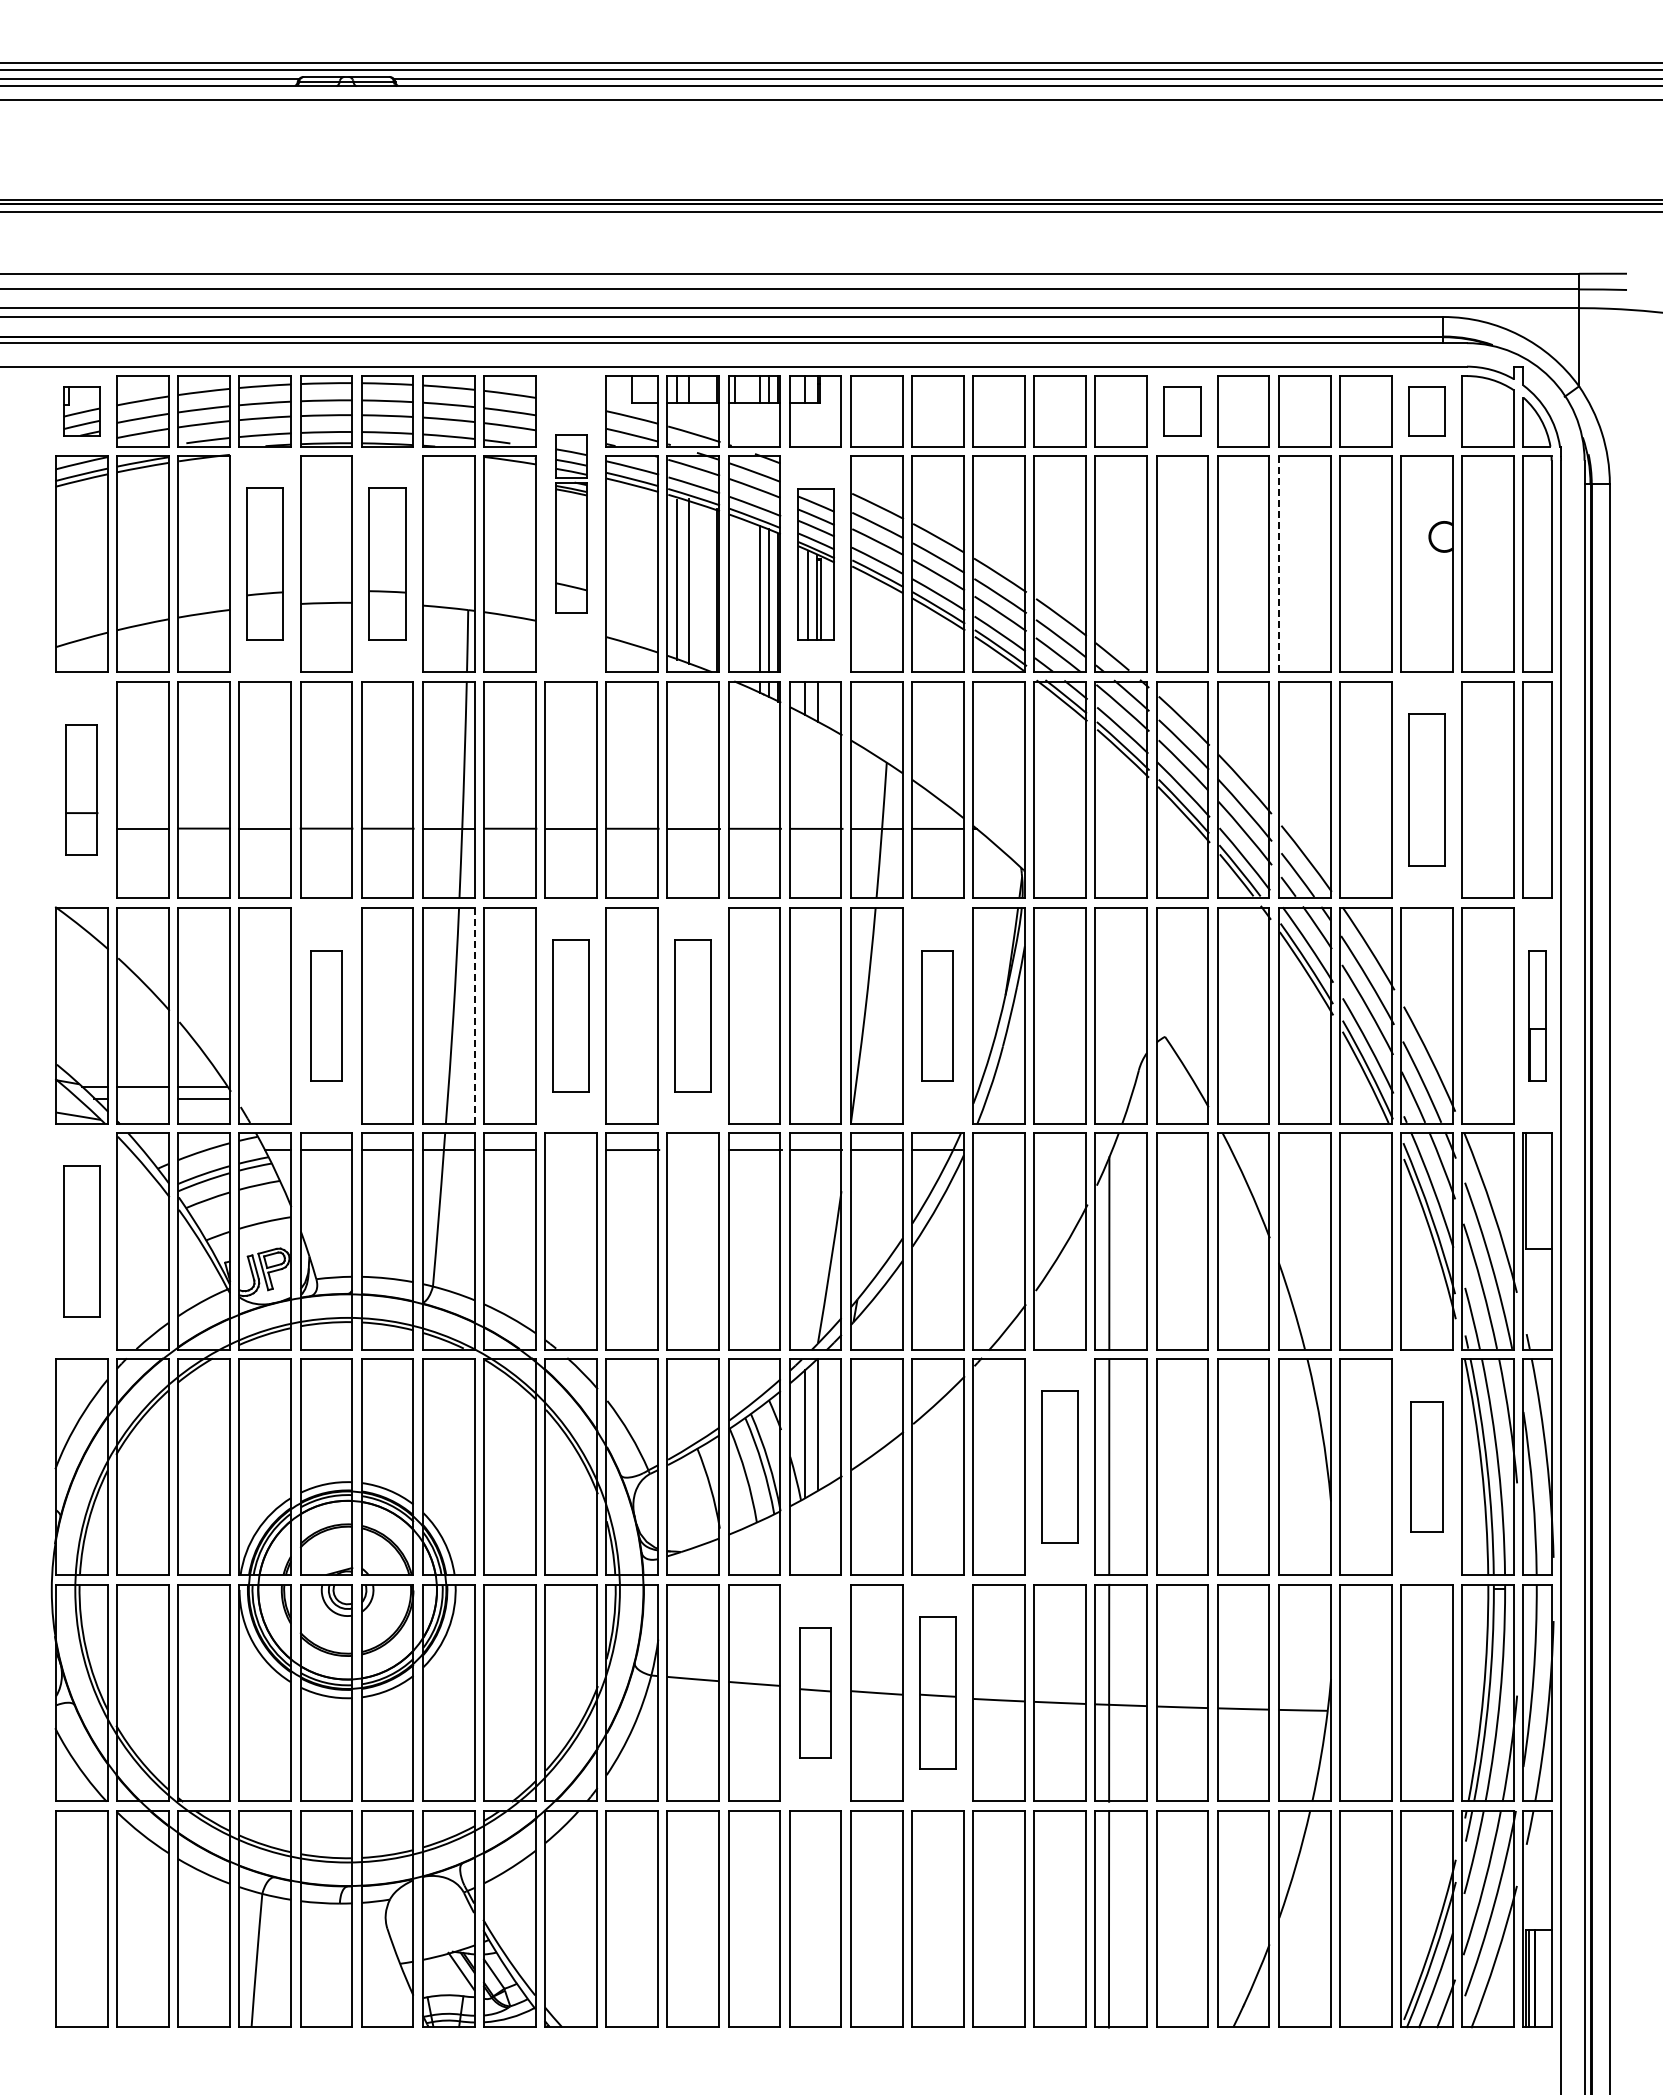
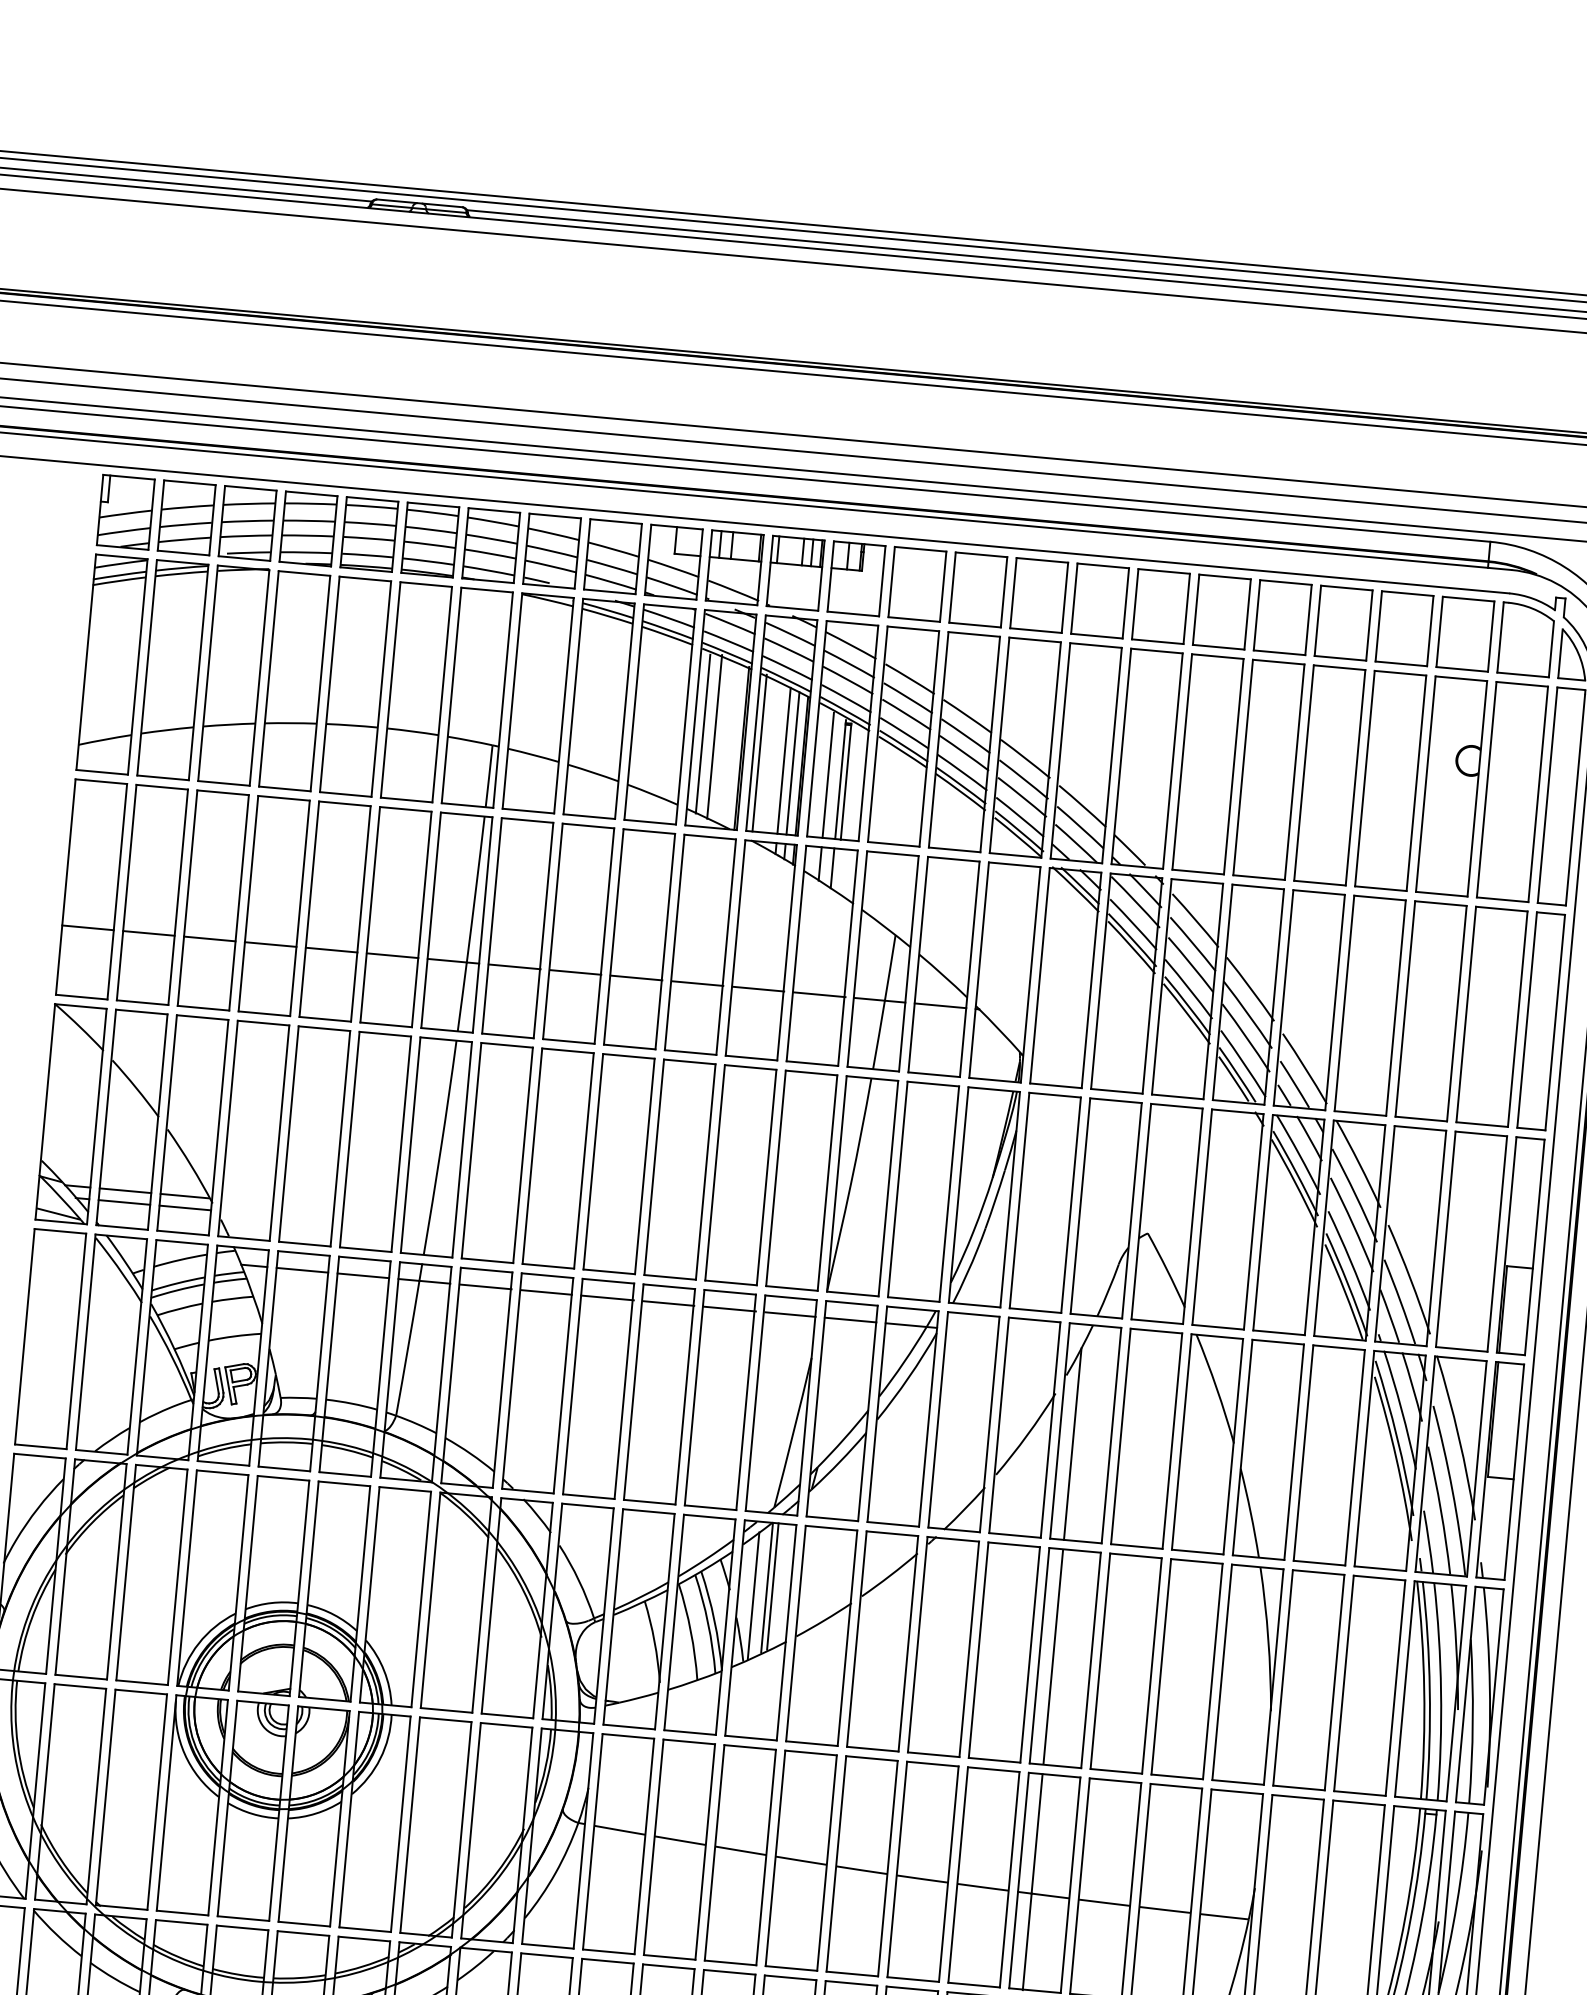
part: (81, 411) -> (125, 512), size x1.43
part: (1182, 411) -> (1221, 612), size x1.43
part: (1426, 411) -> (1464, 634), size x1.43
part: (570, 523) -> (602, 668), size x1.67
part: (264, 563) -> (293, 680), size x1.43
part: (387, 563) -> (416, 691), size x1.43
line: (1278, 563) -> (1303, 772), dashed -> solid
part: (815, 564) -> (842, 731), size x1.43
line: (734, 593) -> (759, 752), added
part: (81, 789) -> (91, 888), size x1.67
part: (1426, 789) -> (1430, 1010), size x1.43
part: (326, 1015) -> (314, 1136), size x1.67
part: (570, 1015) -> (557, 1158), size x1.43
part: (692, 1015) -> (679, 1169), size x1.43
part: (937, 1015) -> (923, 1191), size x1.67
part: (1537, 1015) -> (1520, 1245), size x1.67
line: (474, 1016) -> (461, 1150), dashed -> solid
line: (142, 1098) -> (123, 1202), added
line: (571, 1150) -> (546, 1292), added
line: (693, 1150) -> (667, 1303), added
part: (81, 1241) -> (50, 1339), size x1.43
line: (823, 1422) -> (772, 1586), added
part: (1059, 1466) -> (1003, 1651), size x1.43
part: (1426, 1466) -> (1369, 1685), size x1.67
part: (815, 1692) -> (740, 1854), size x1.67
part: (937, 1692) -> (861, 1865), size x1.43

